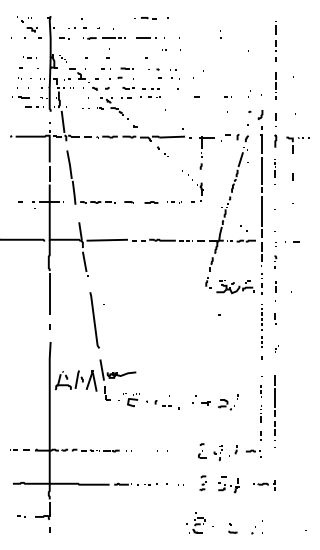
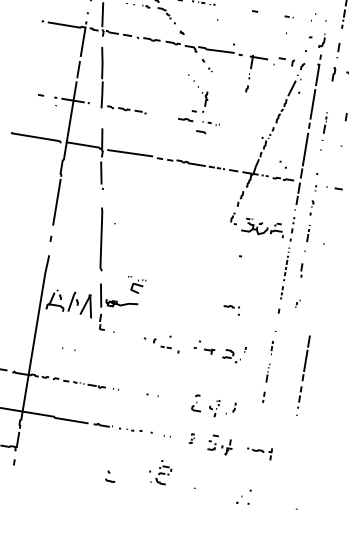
part: (274, 171) -> (324, 126), moved
part: (192, 186) -> (196, 94), moved
part: (128, 202) -> (200, 132), moved
part: (131, 400) -> (135, 285), moved
line: (274, 411) -> (302, 375), moved
part: (253, 453) -> (231, 309), moved
part: (202, 483) -> (191, 438), size x0.6
part: (195, 522) -> (159, 471), moved
part: (232, 528) -> (110, 476), moved

